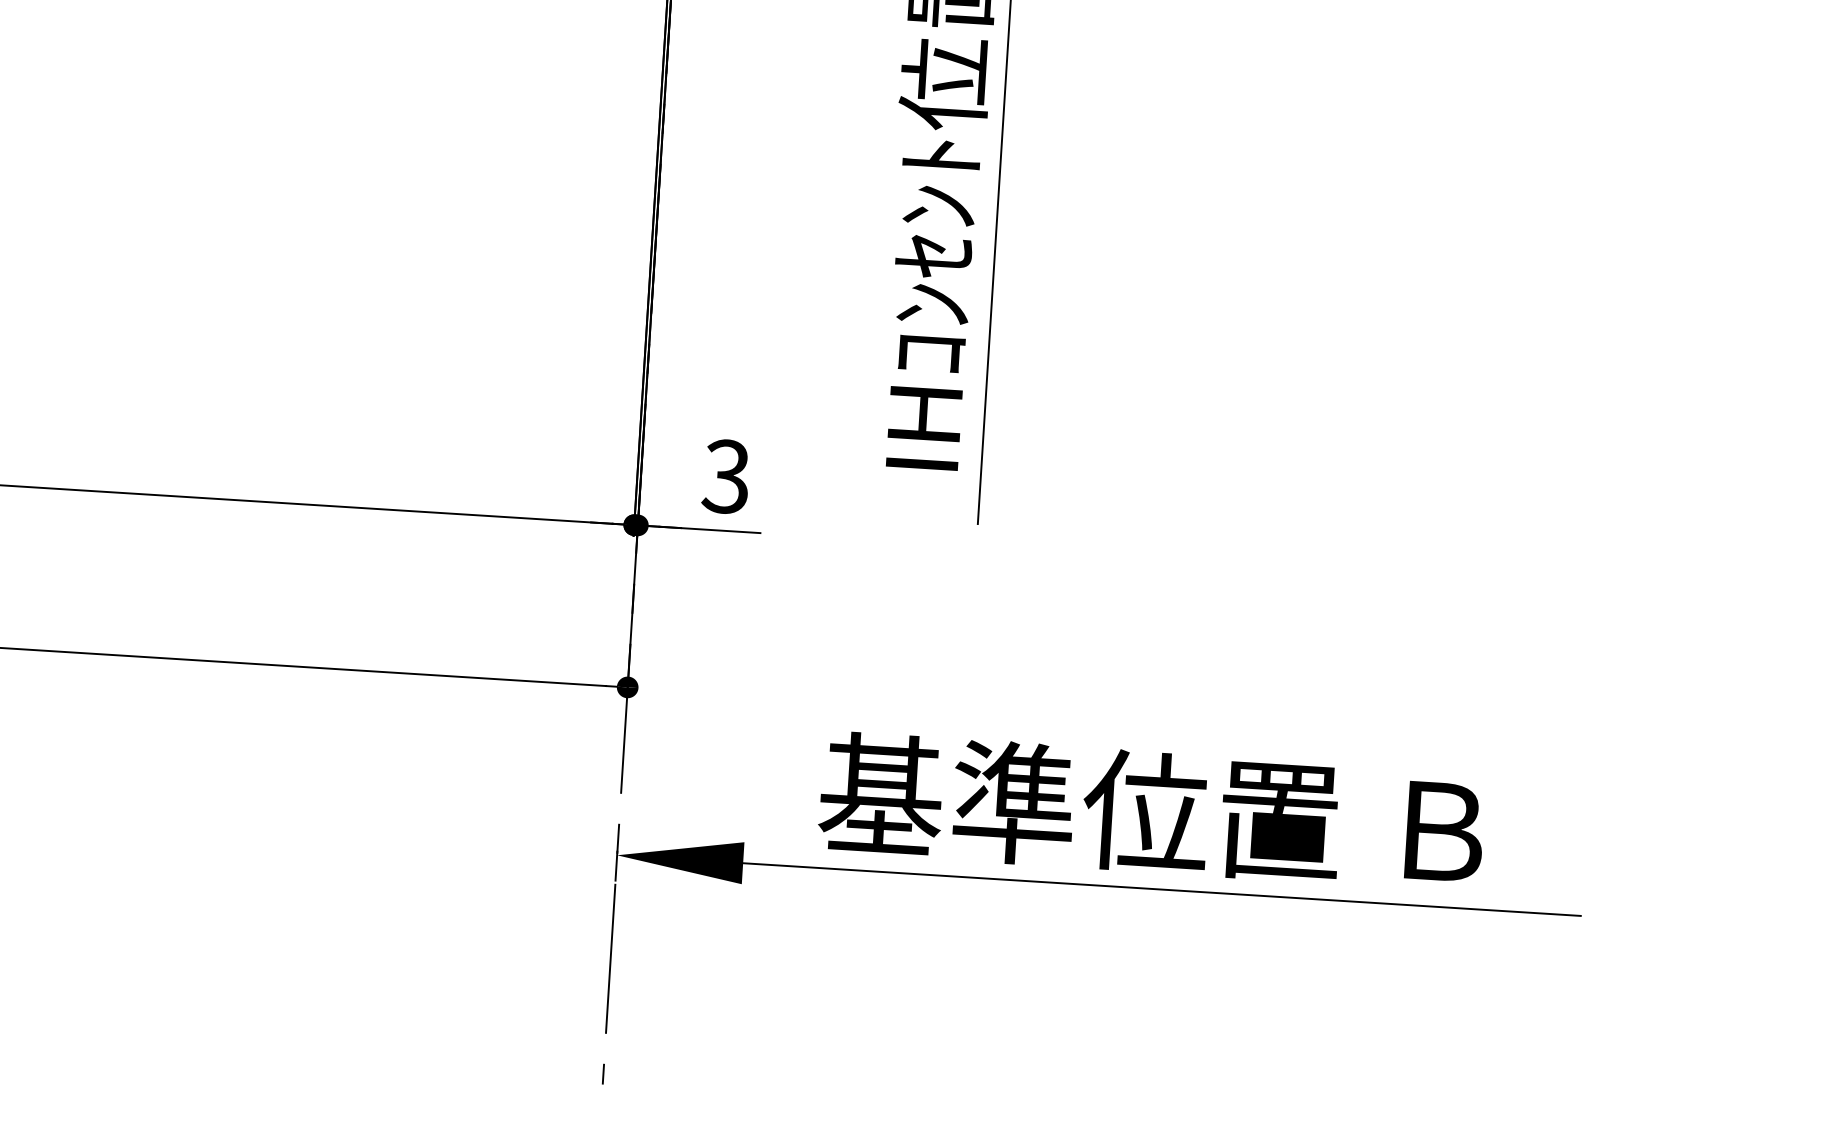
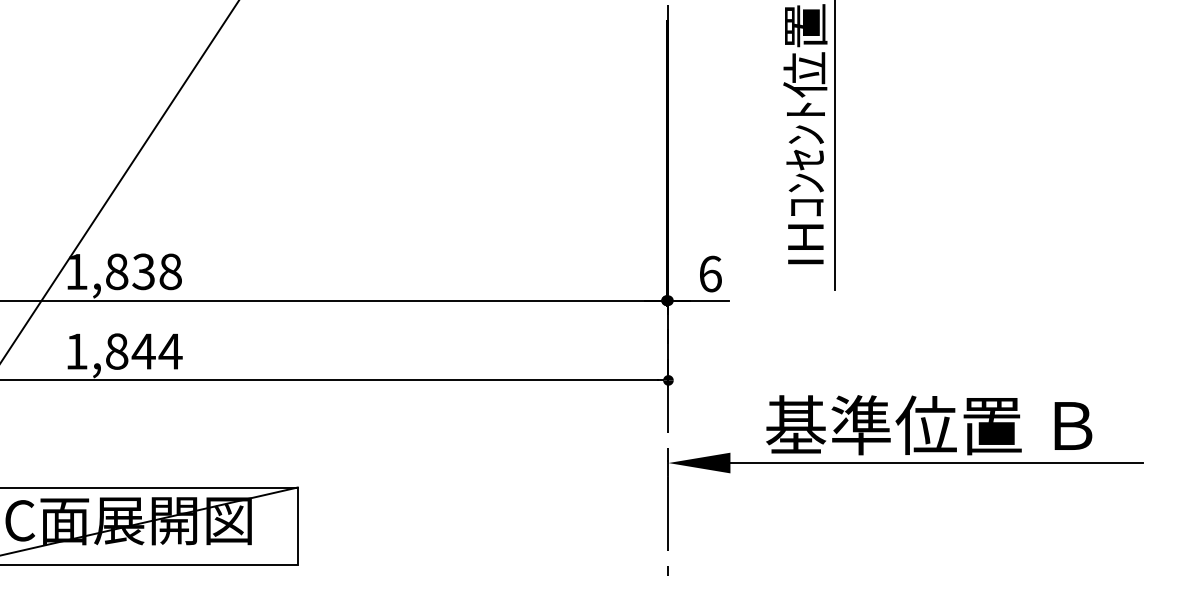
text: (724, 475) -> (709, 273), 3 -> 6

